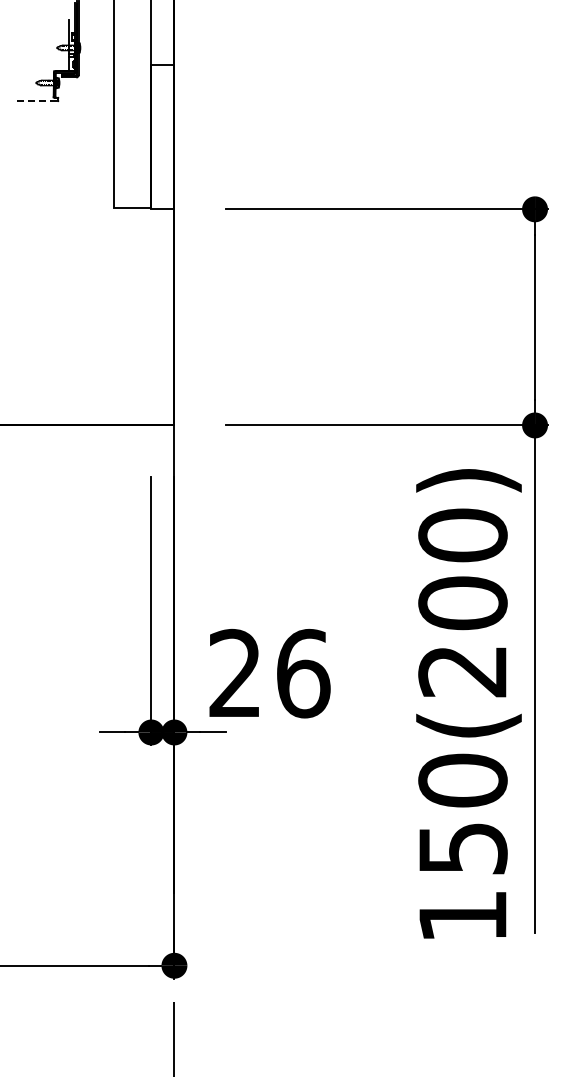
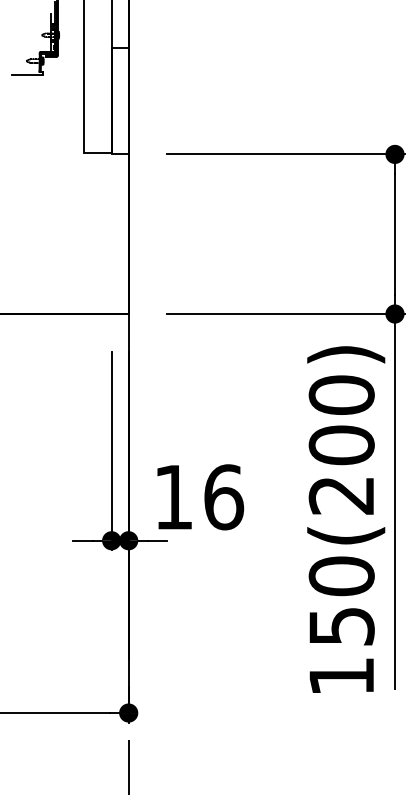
line: (37, 101) -> (27, 74), dashed -> solid
text: (234, 672) -> (173, 496), 26 -> 16

